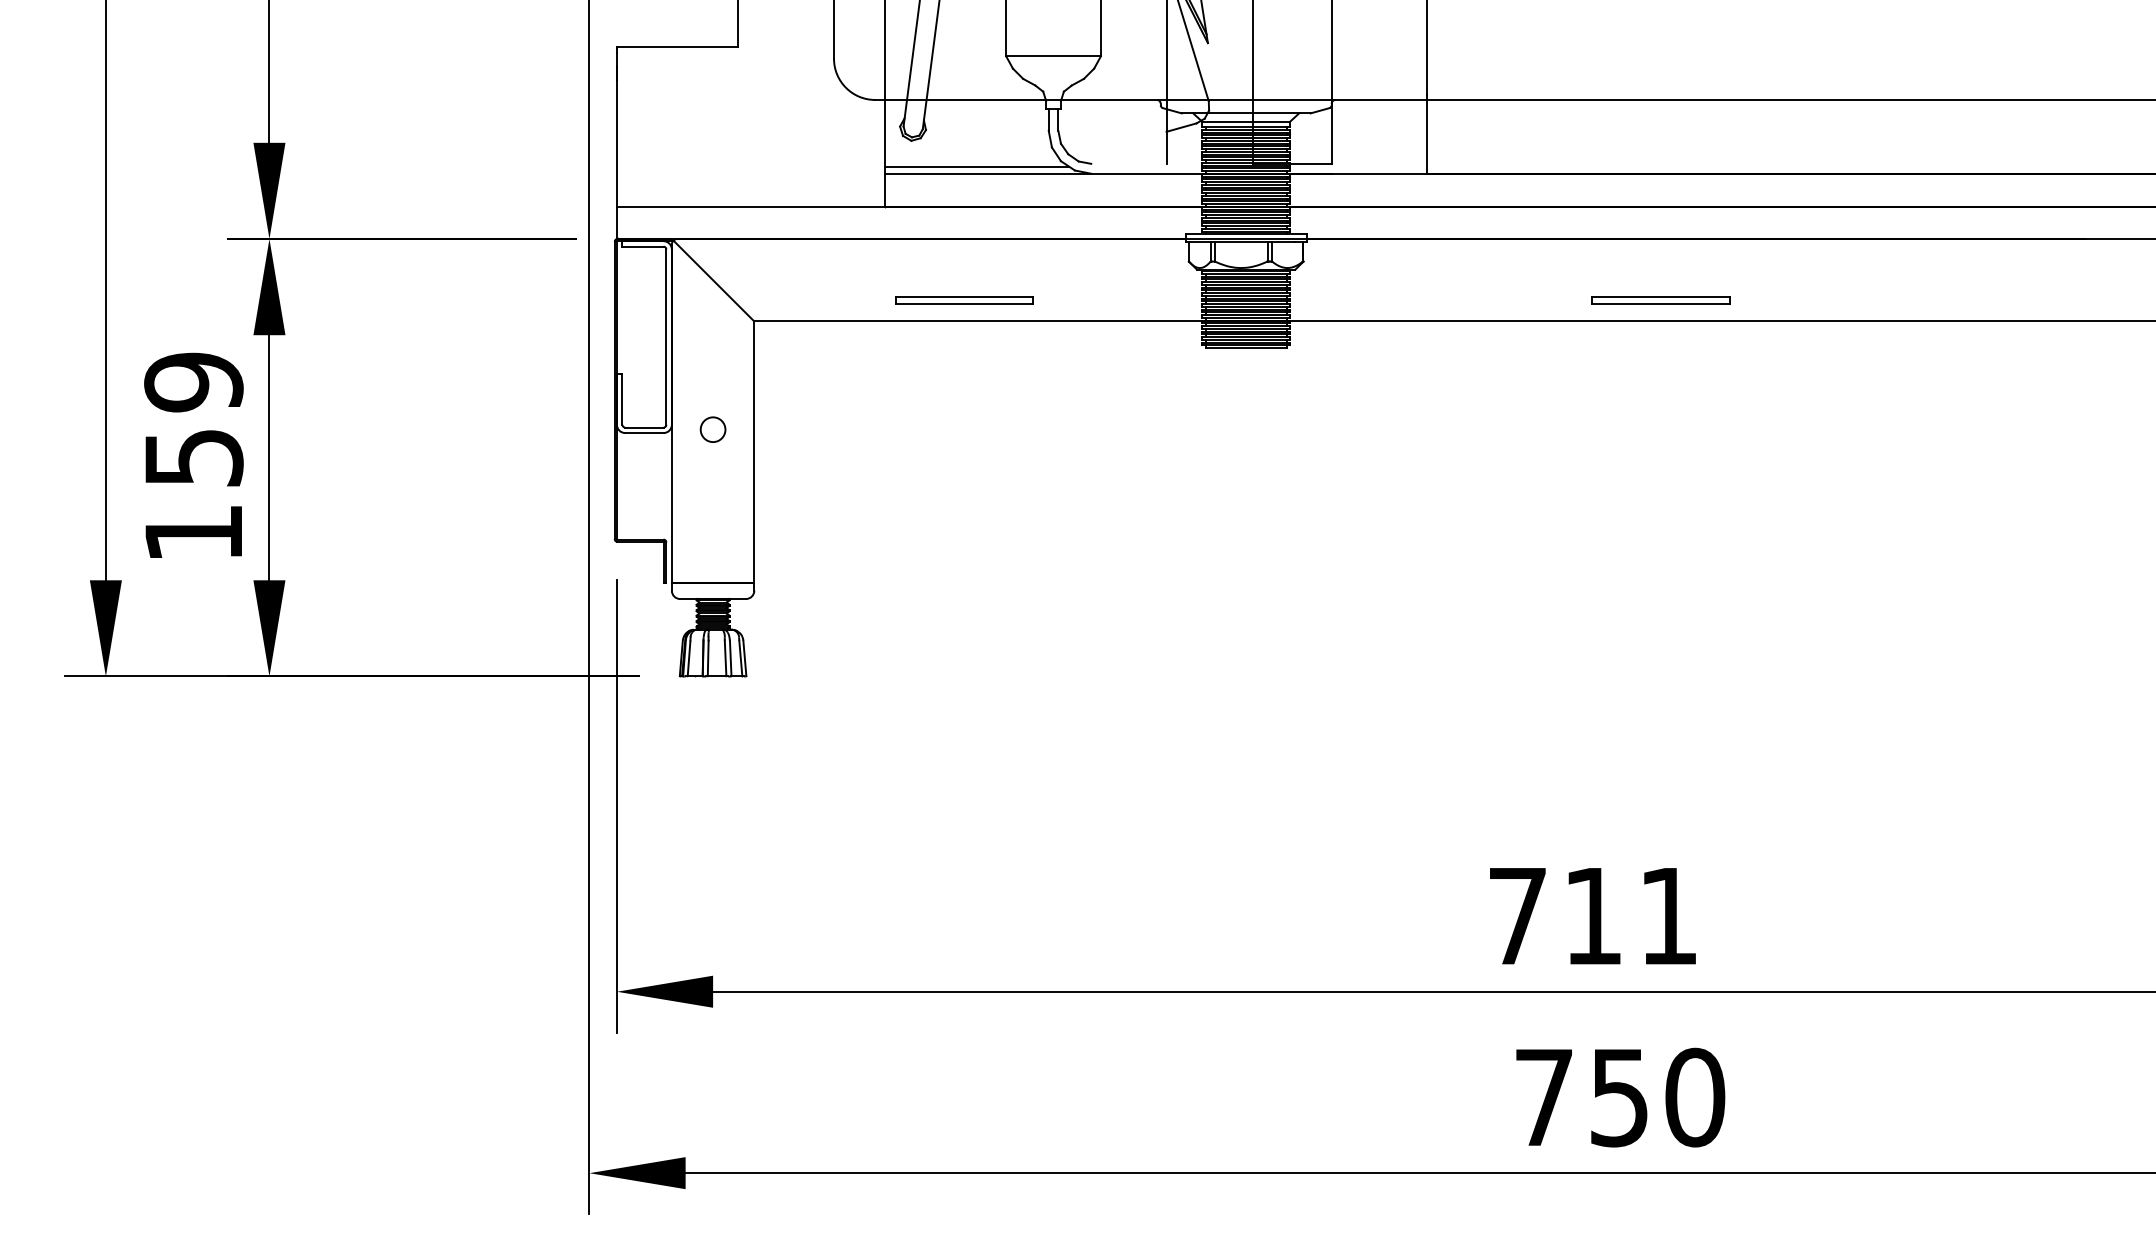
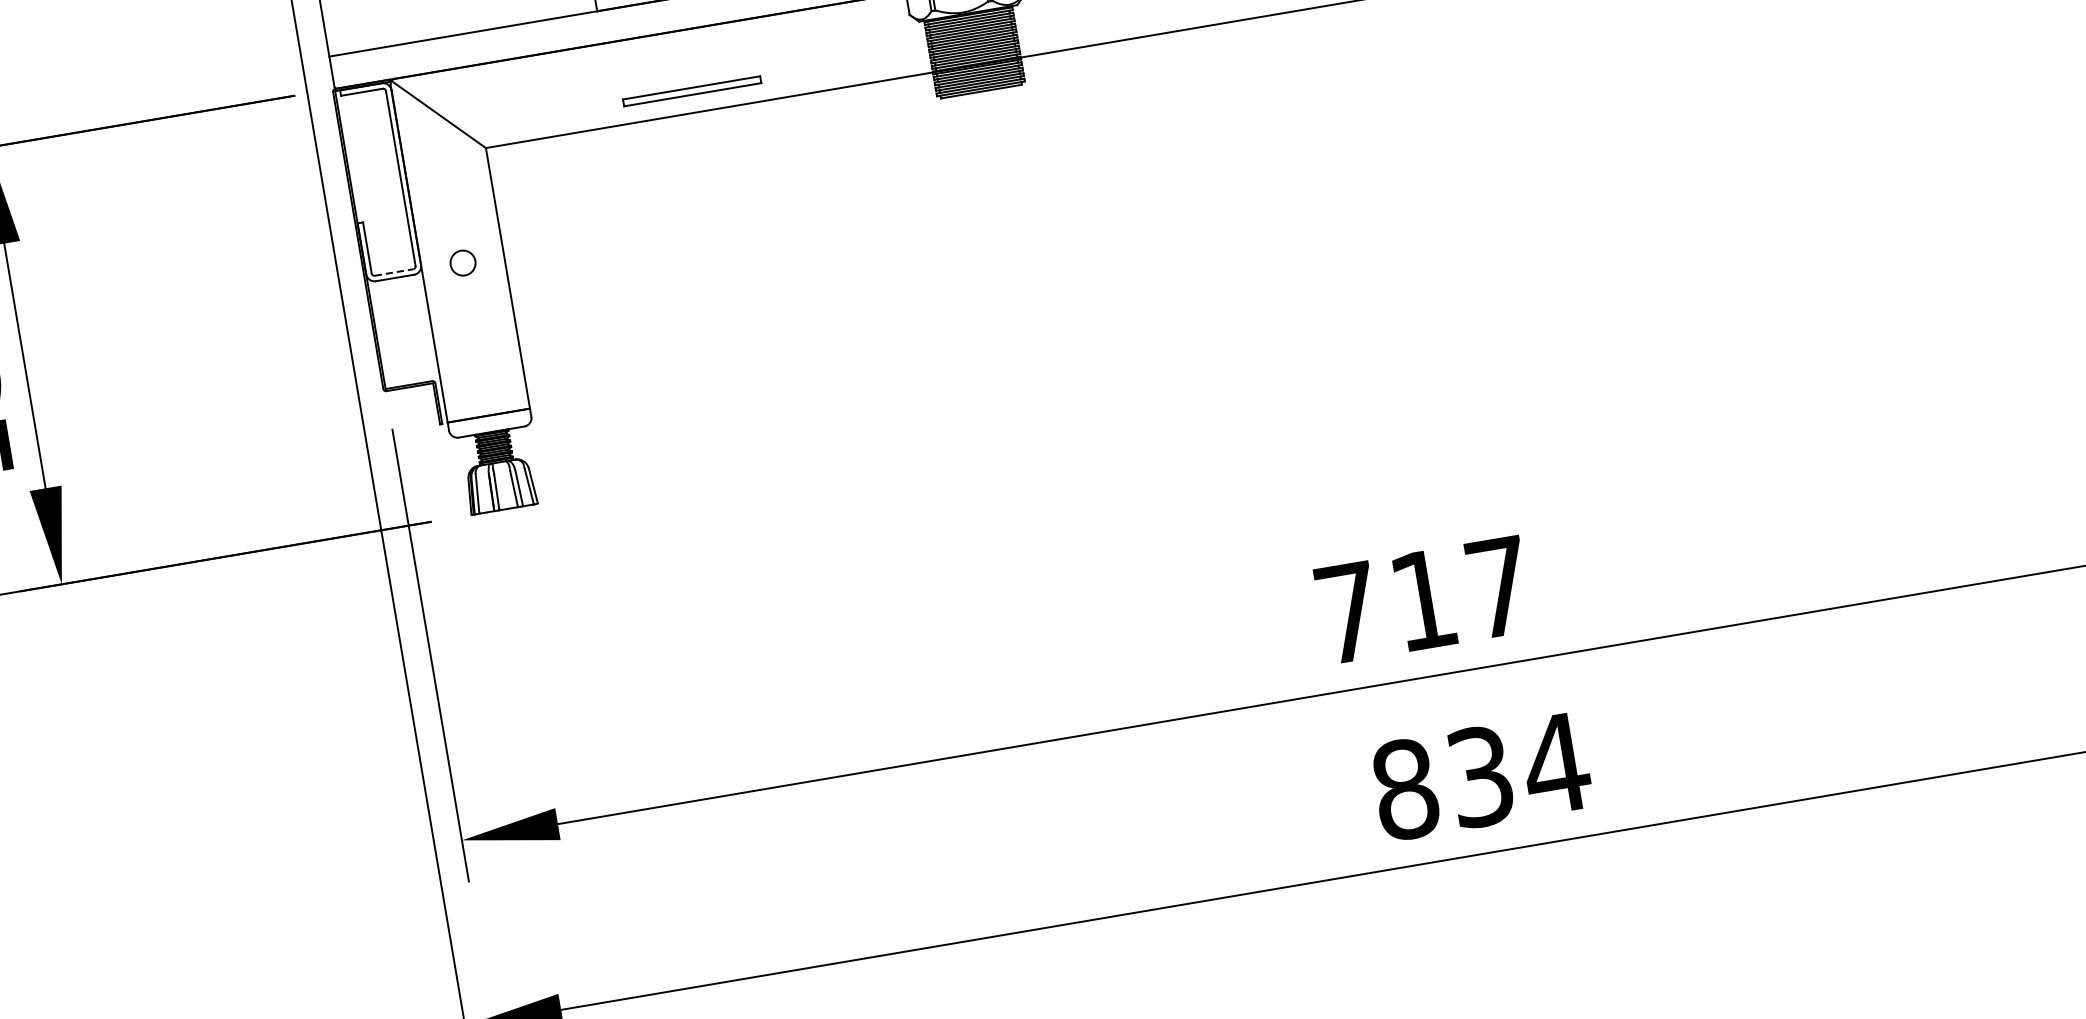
line: (644, 427) -> (394, 272), solid -> dashed
text: (1668, 916) -> (1498, 587), 711 -> 717
text: (1620, 1097) -> (1481, 776), 750 -> 834

